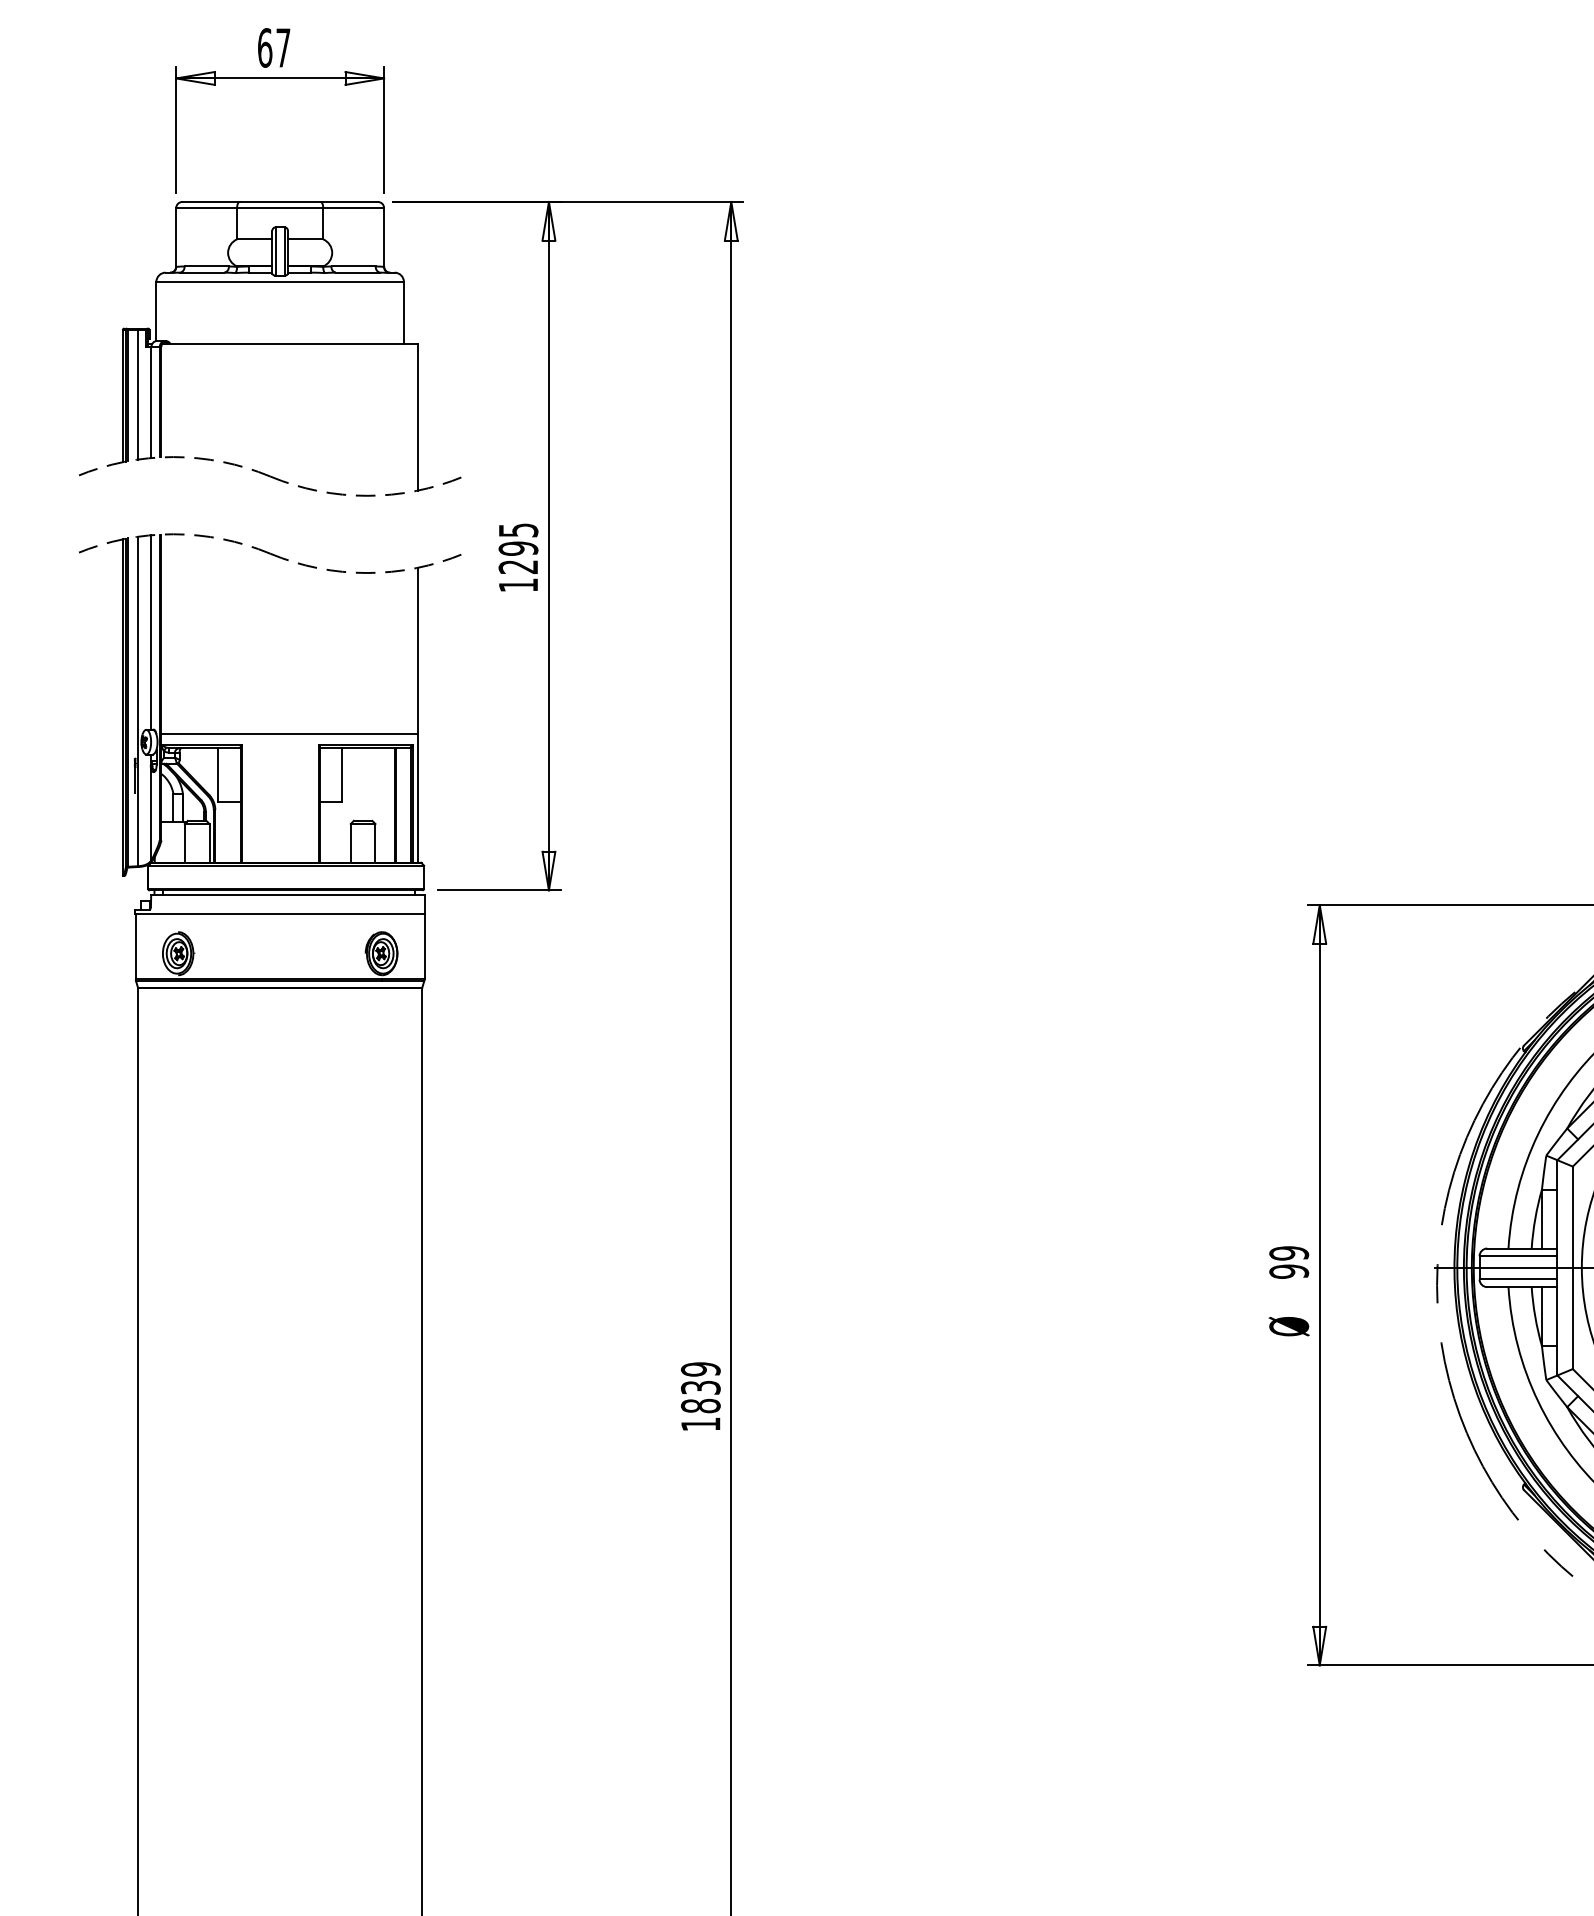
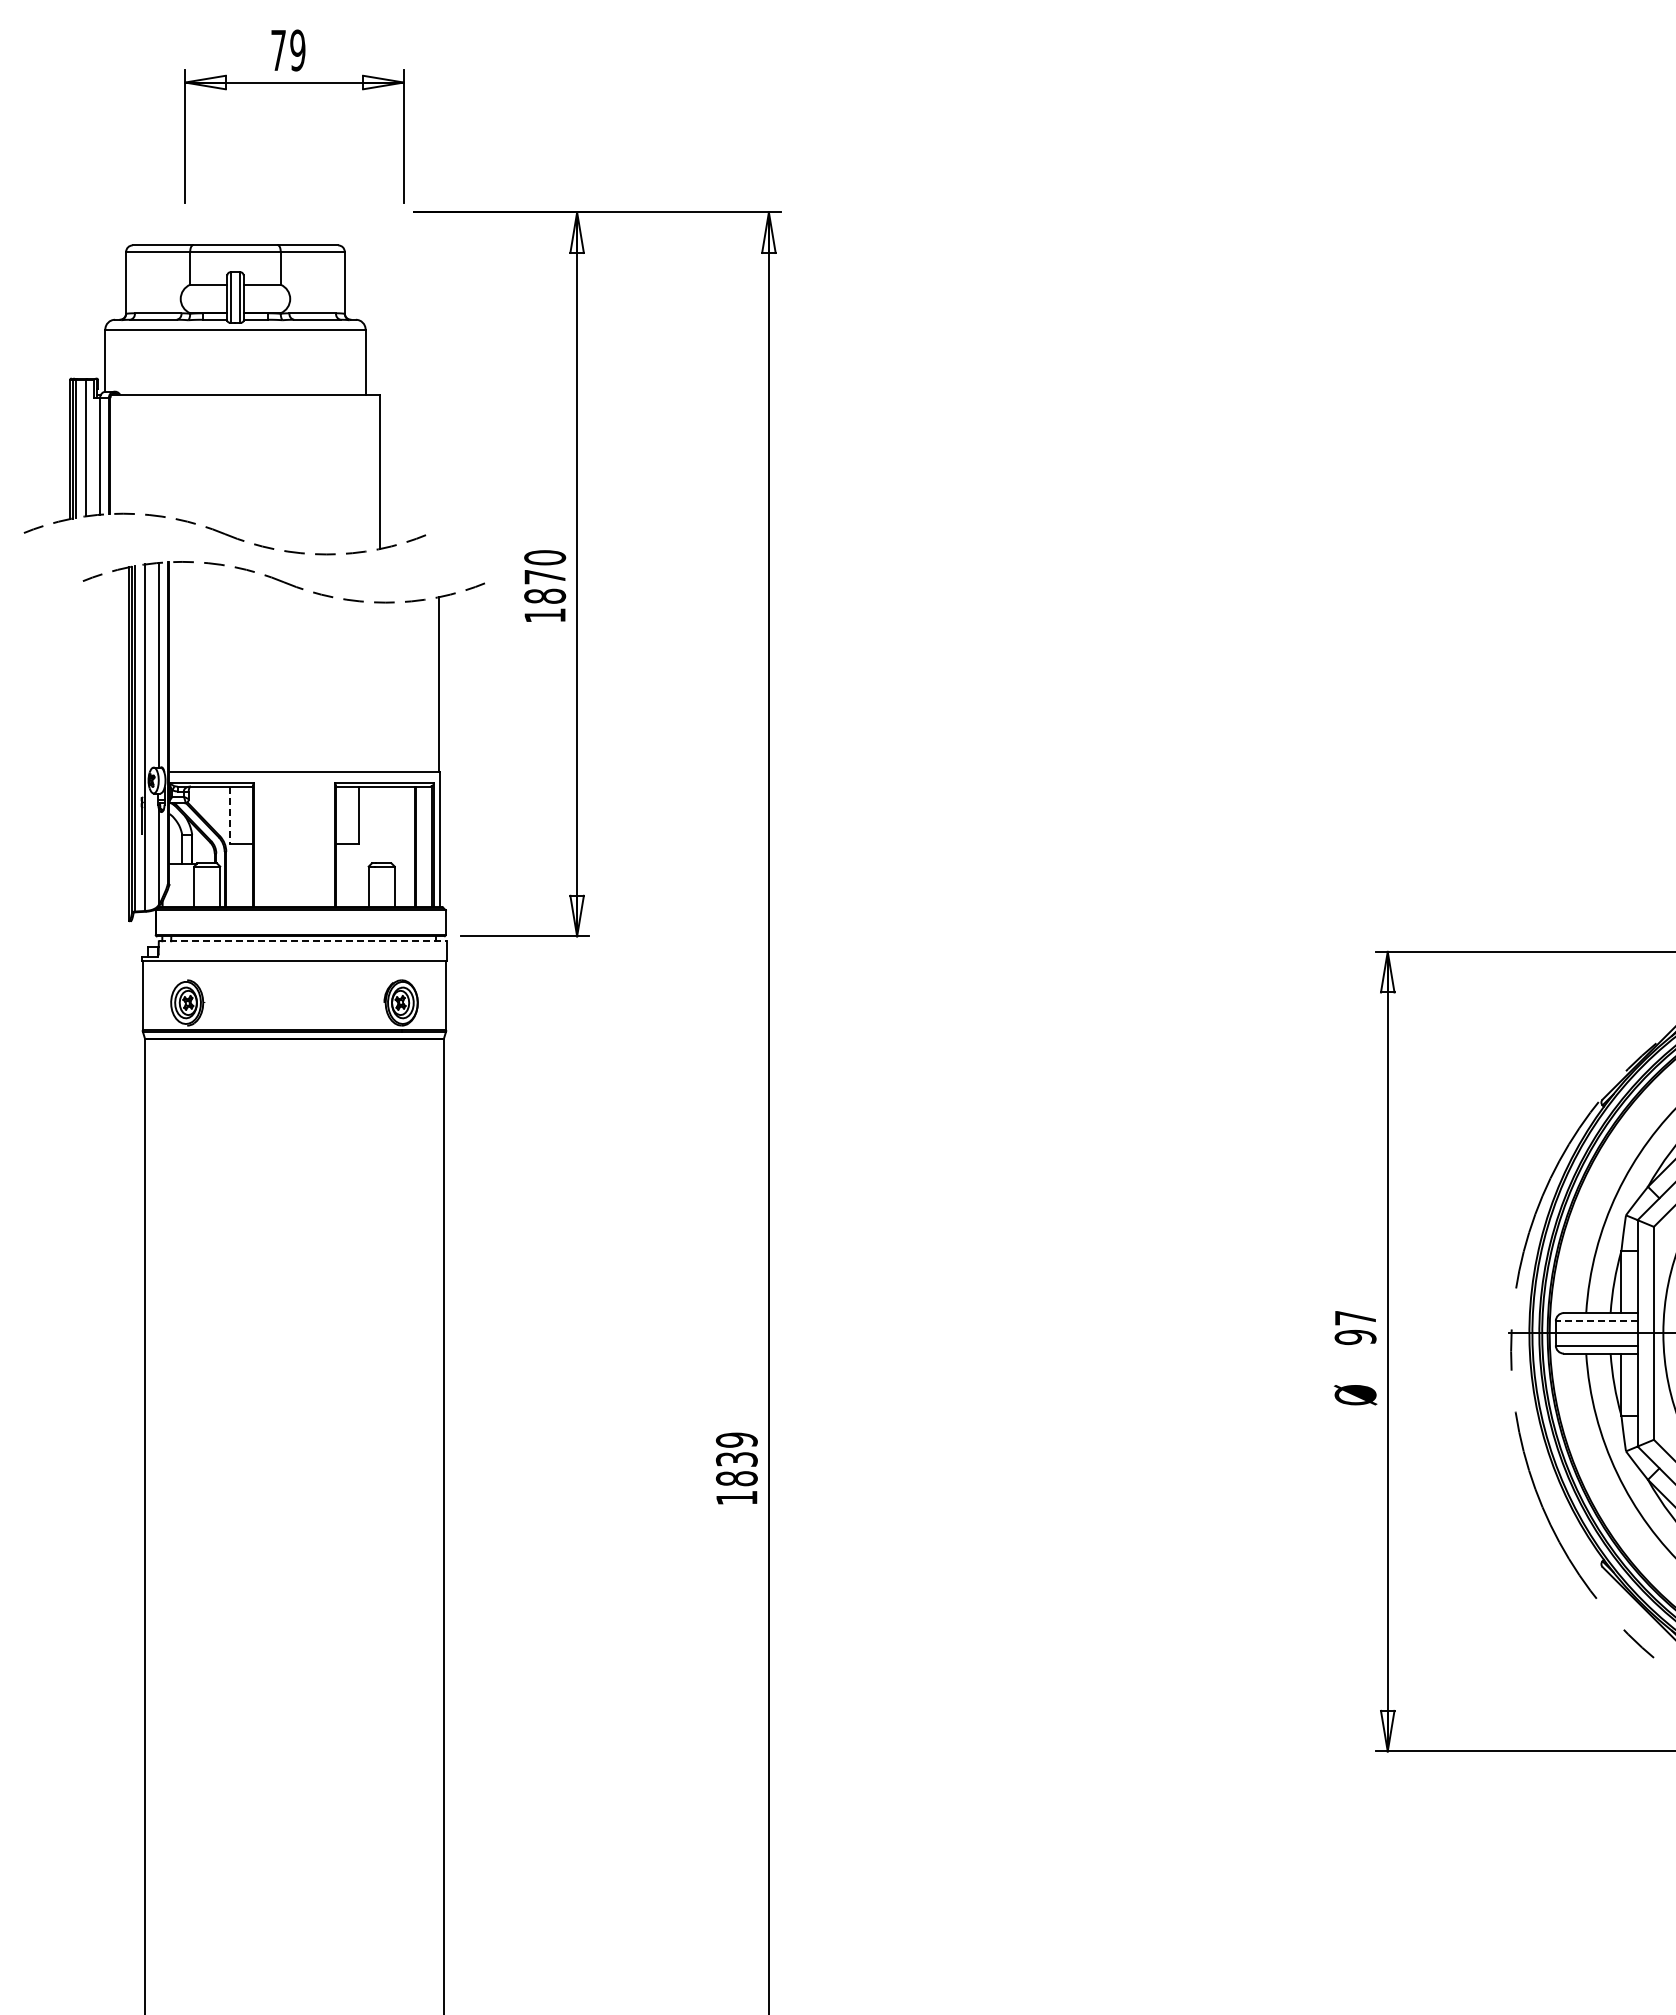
text: (274, 47) -> (288, 50), 67 -> 79
part: (269, 348) -> (224, 399), moved
text: (518, 548) -> (545, 576), 1295 -> 1870
line: (218, 775) -> (229, 815), solid -> dashed
line: (288, 895) -> (303, 941), solid -> dashed
text: (1289, 1252) -> (1355, 1317), 99 -> 97
line: (1518, 1256) -> (1596, 1321), solid -> dashed

